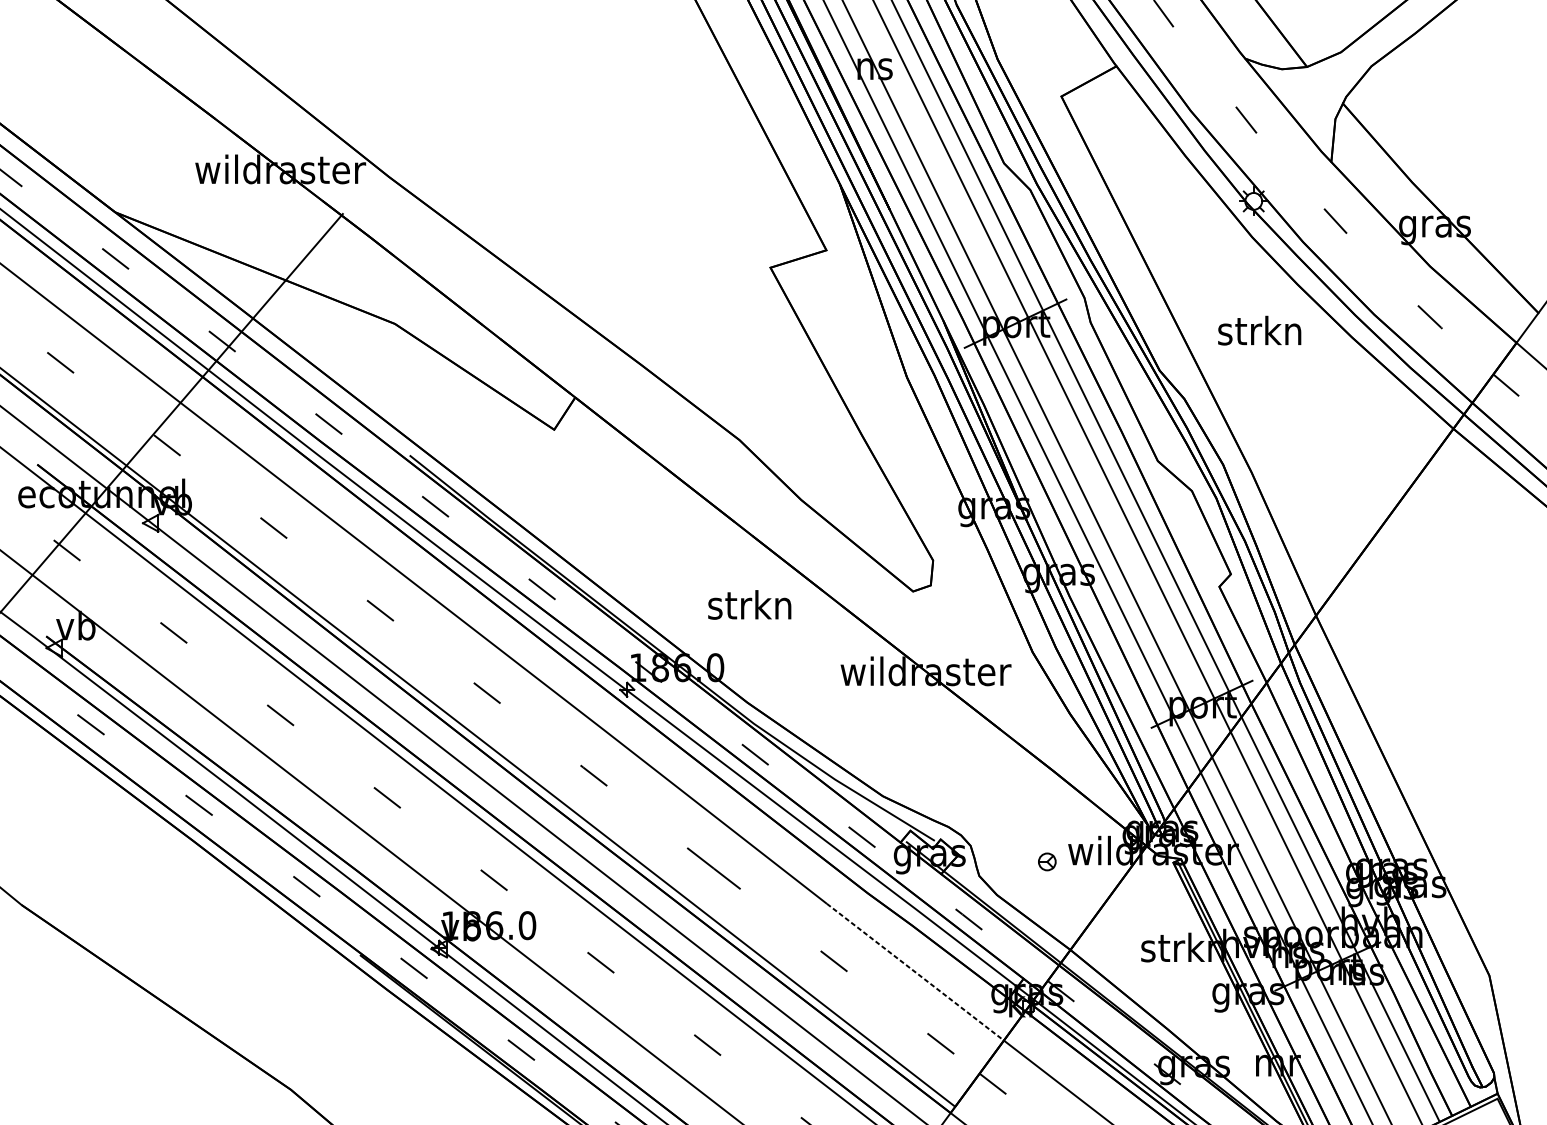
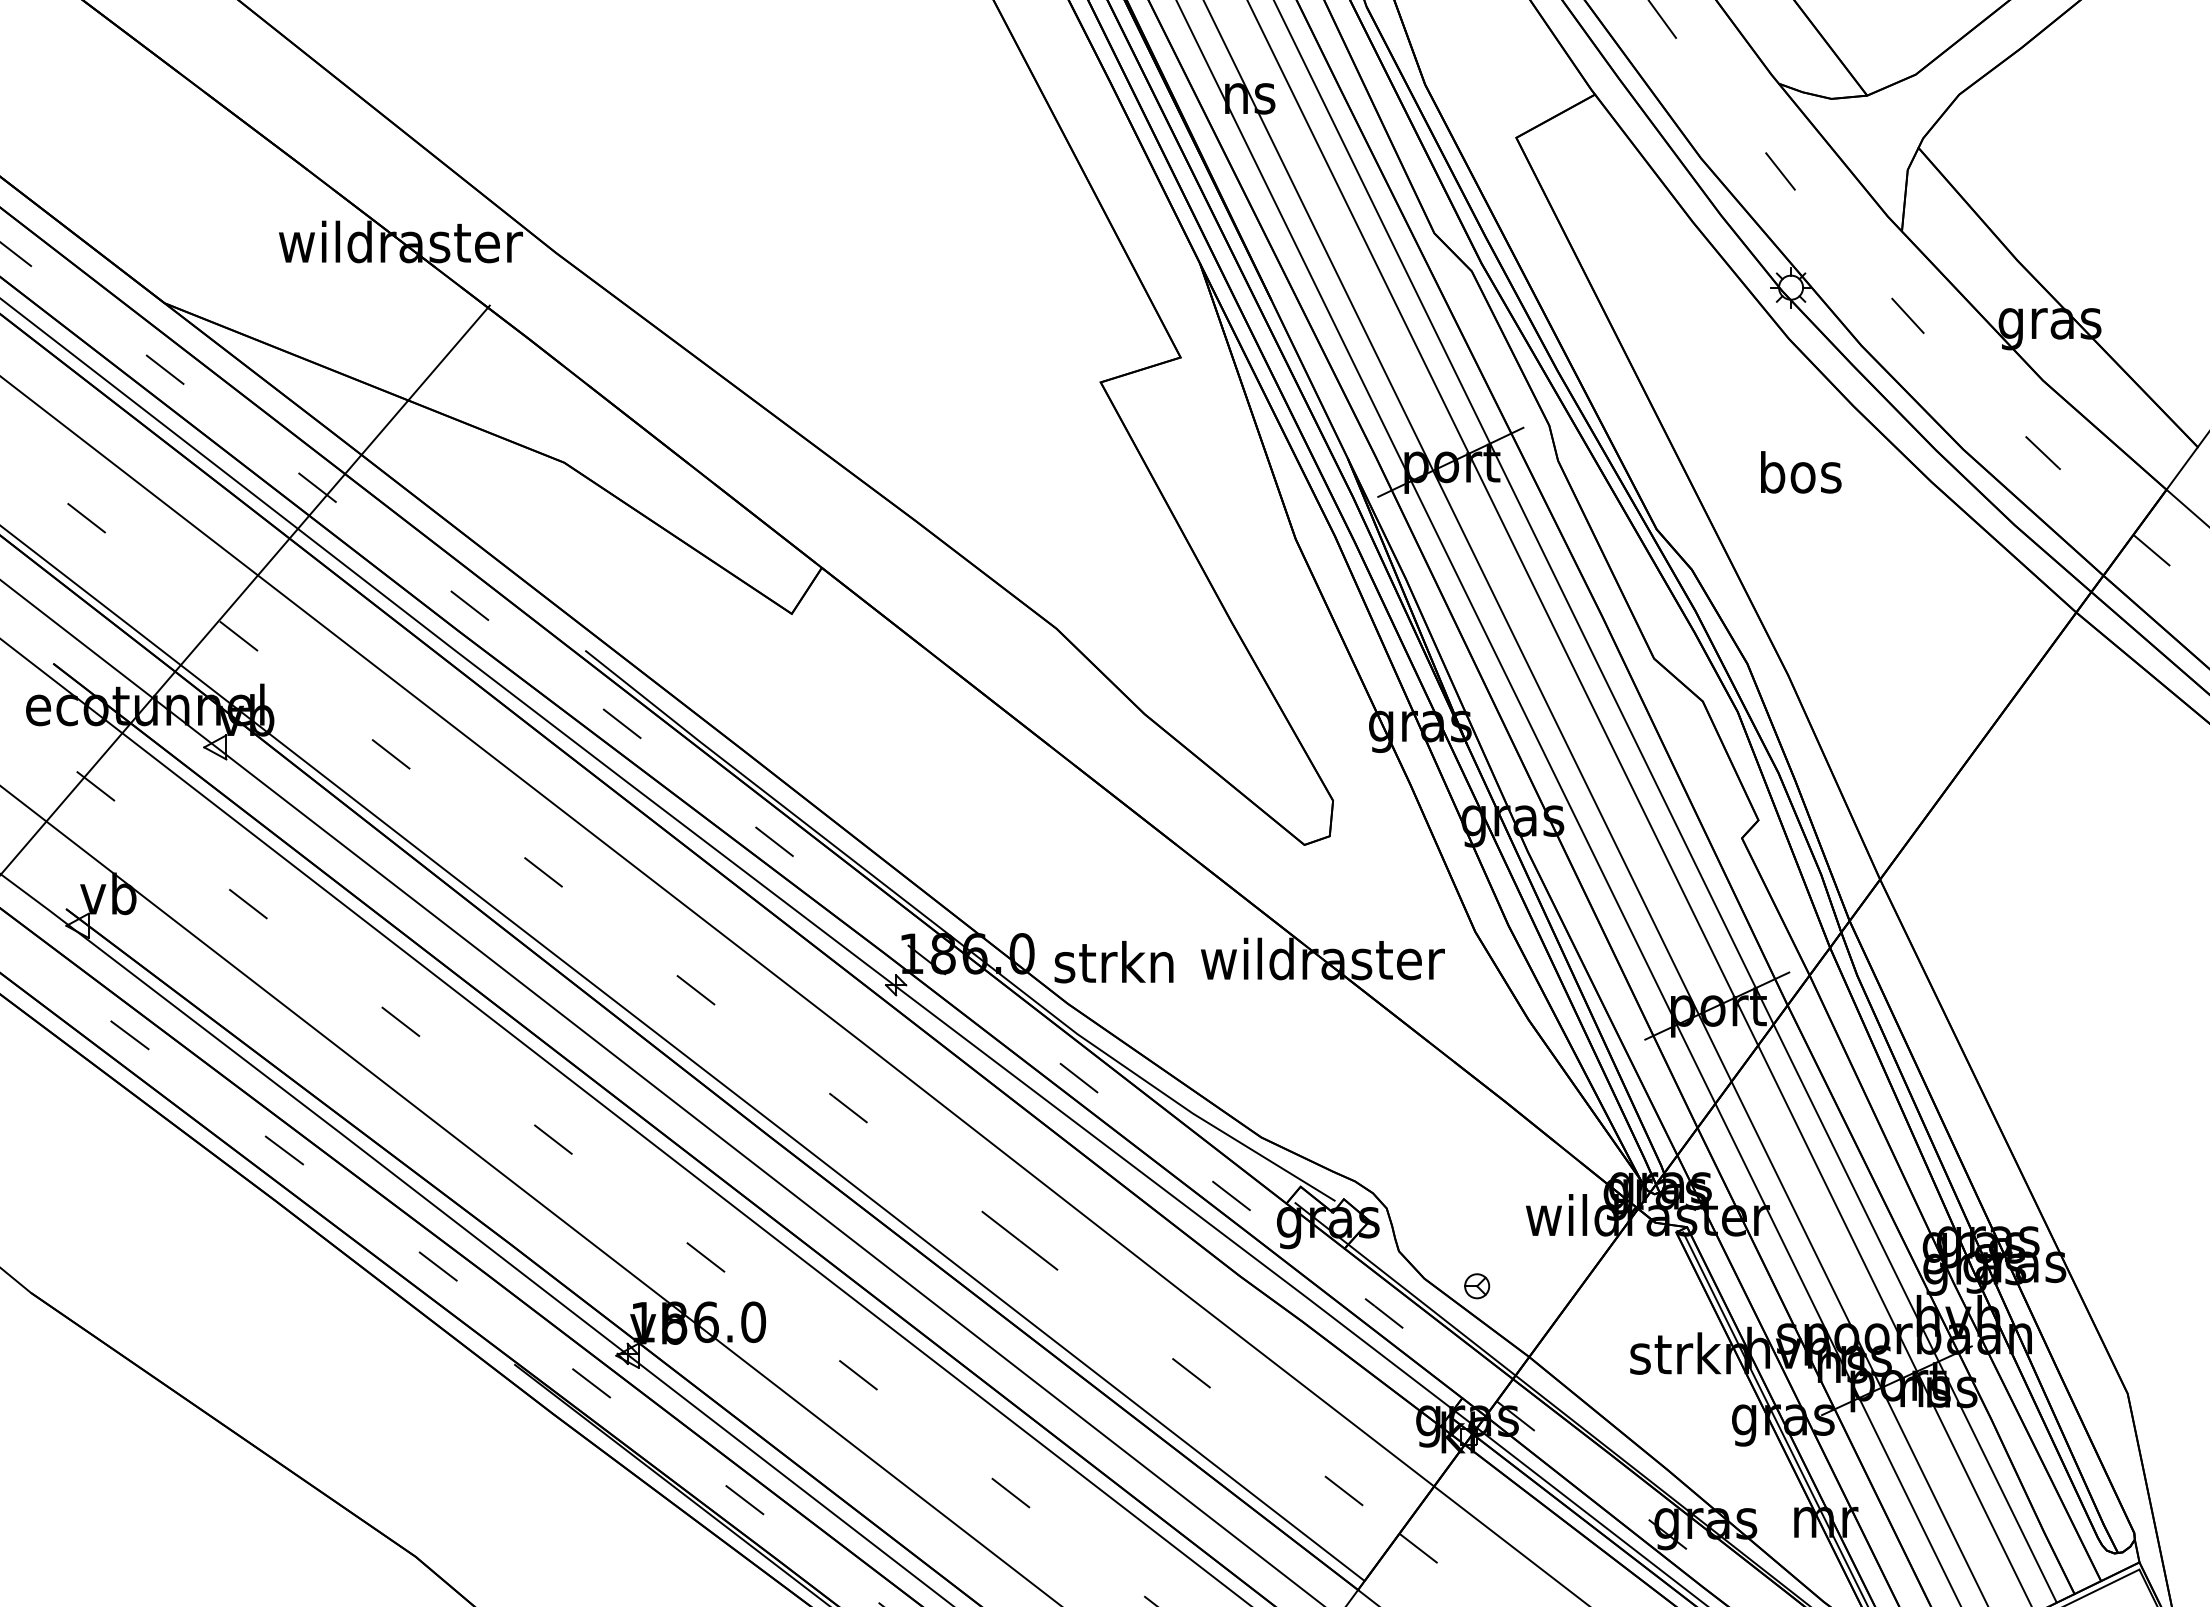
text: (1259, 330) -> (1799, 472), strkn -> bos
text: (749, 605) -> (1113, 962), moved
part: (1047, 862) -> (1477, 1286), moved
line: (915, 972) -> (1307, 1388), dashed -> solid

